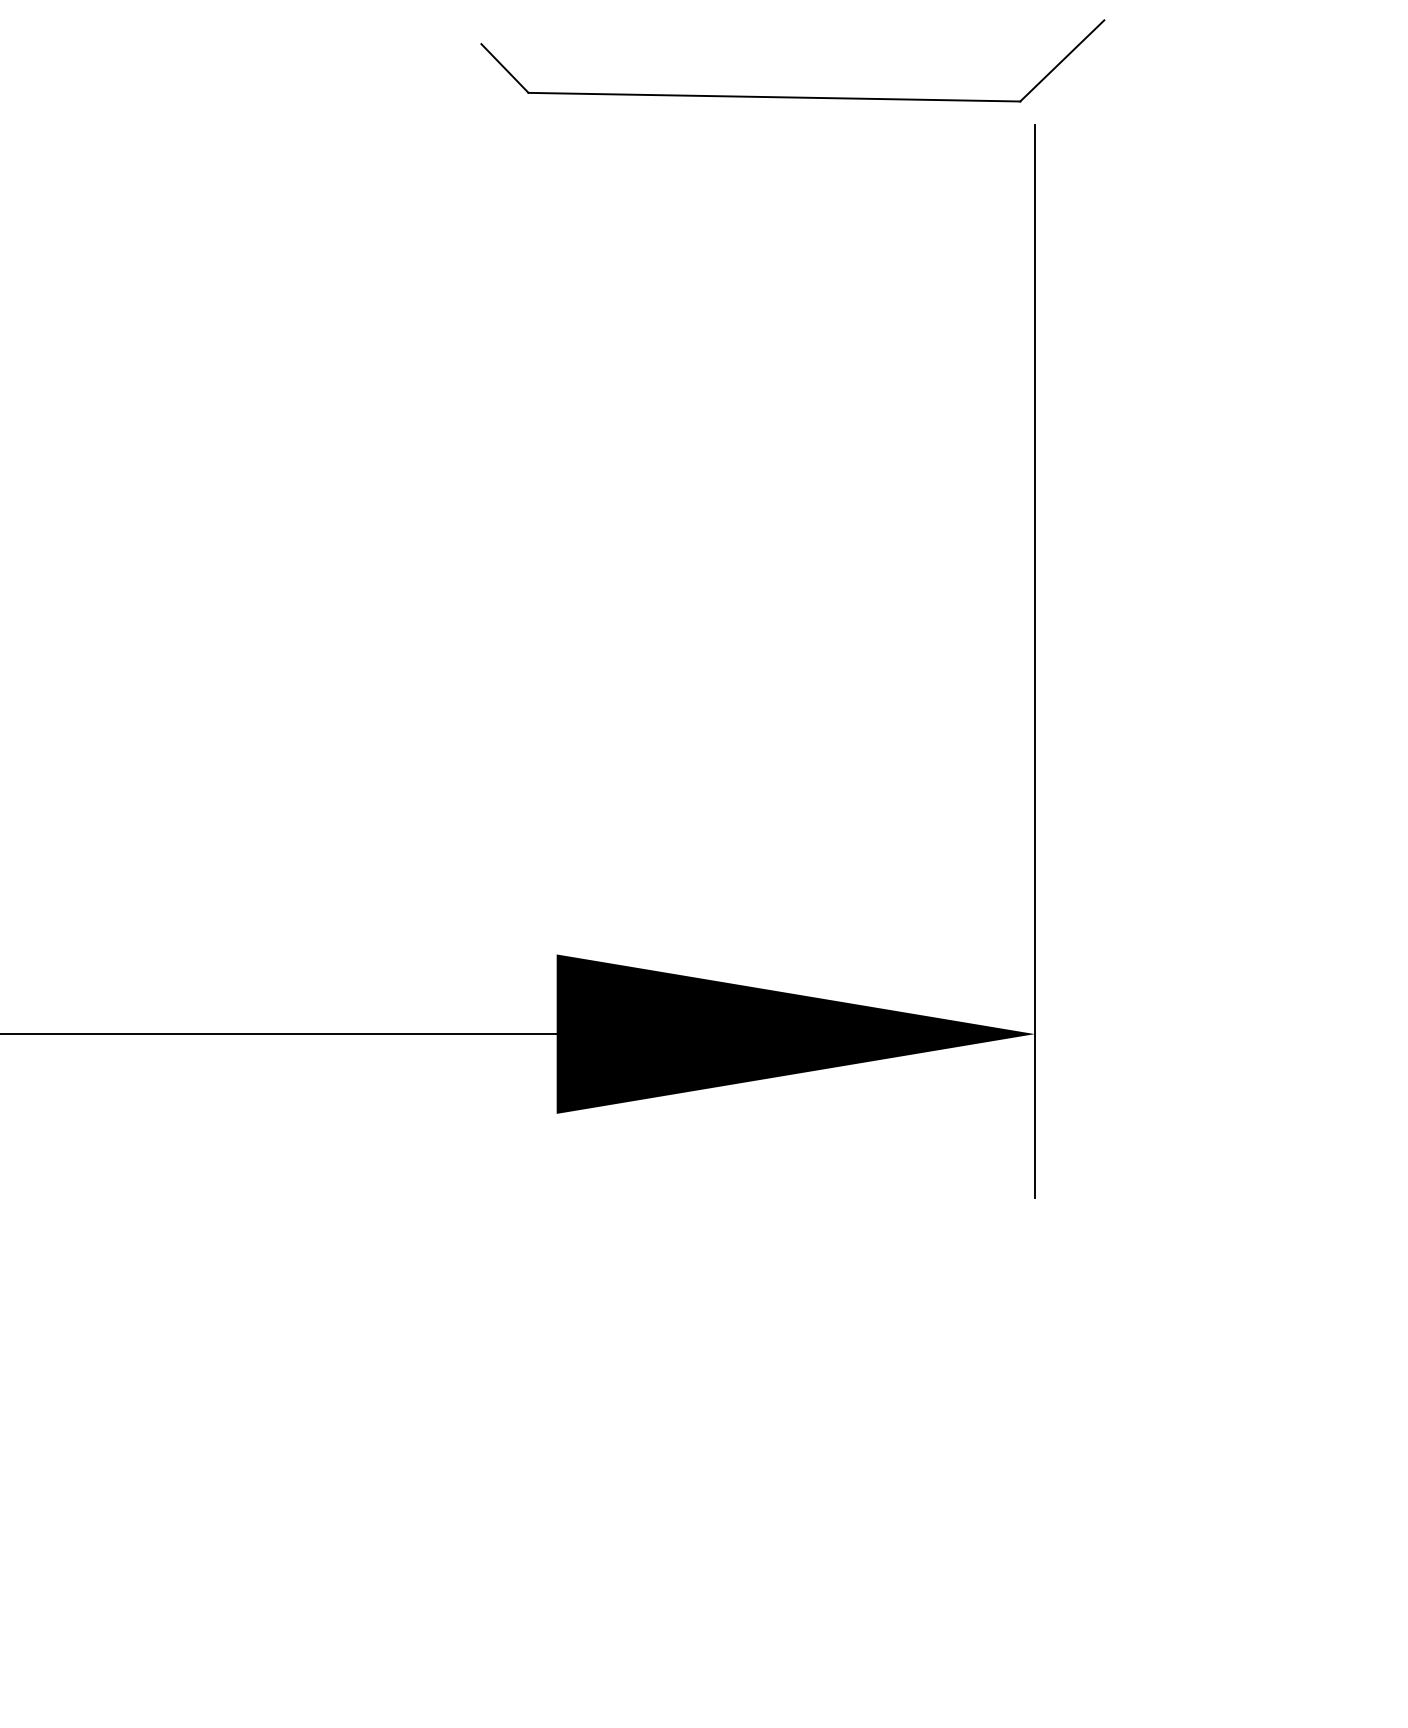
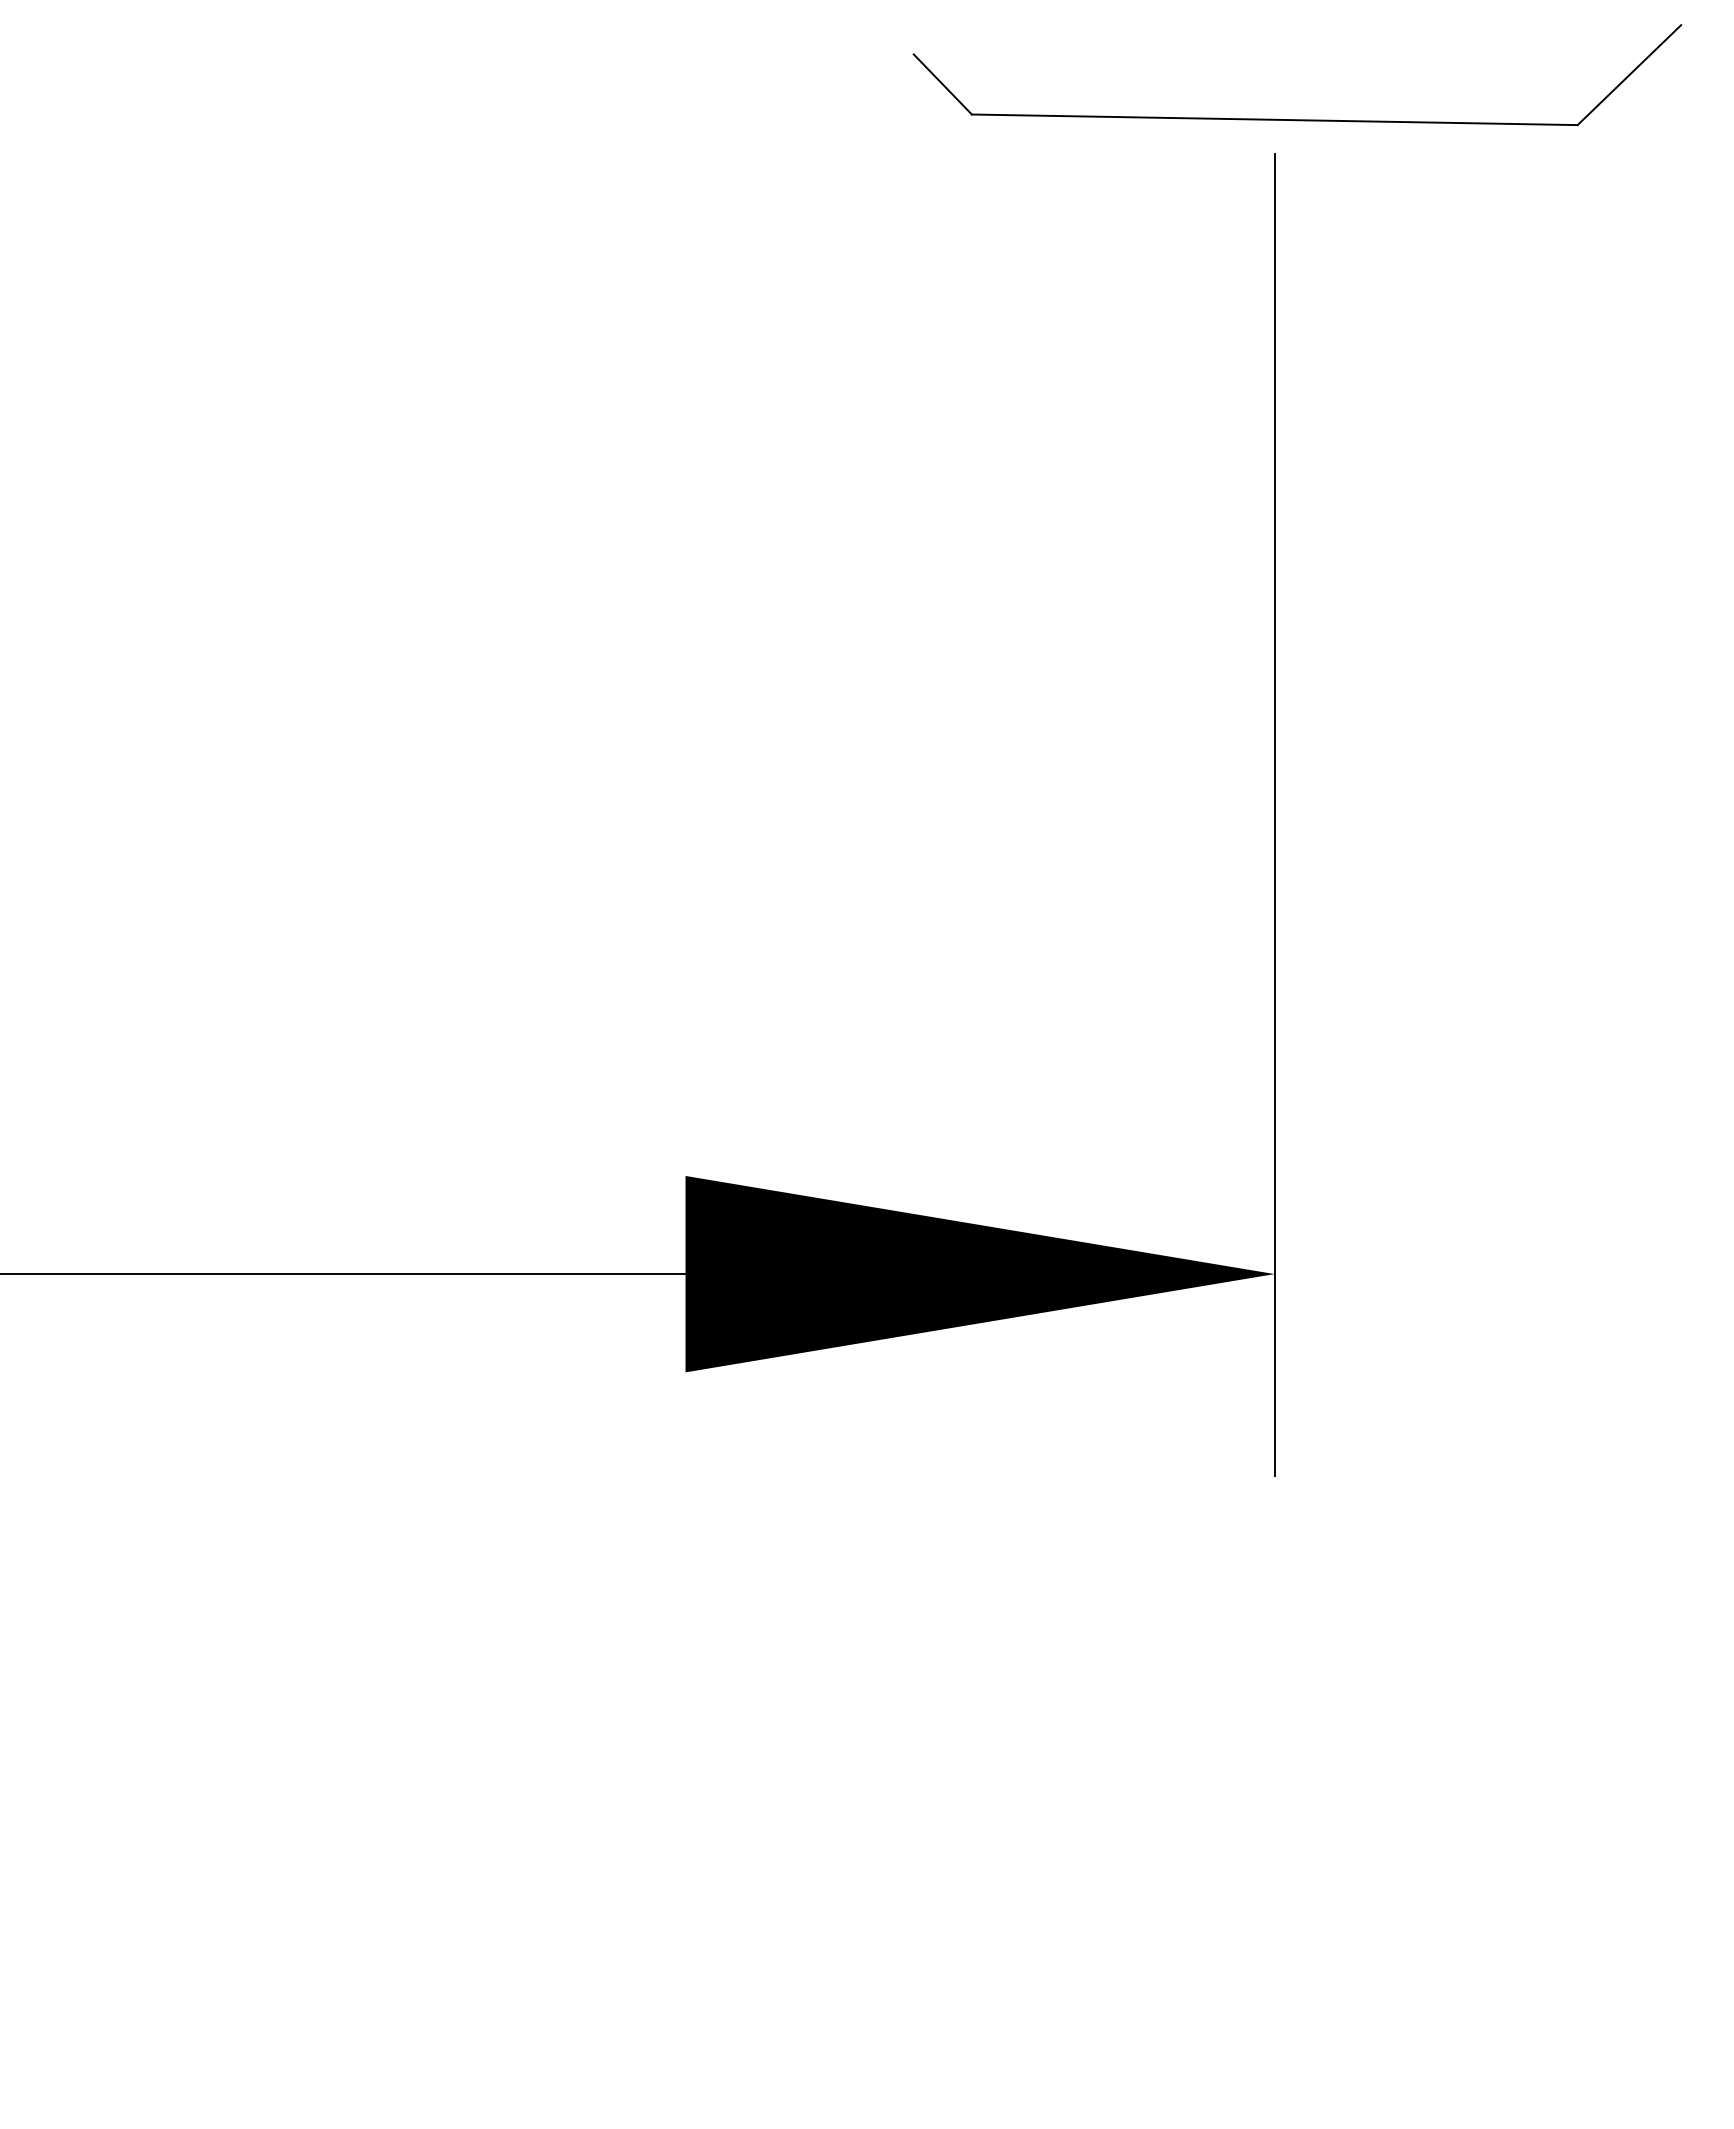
part: (792, 96) -> (1297, 119), moved

